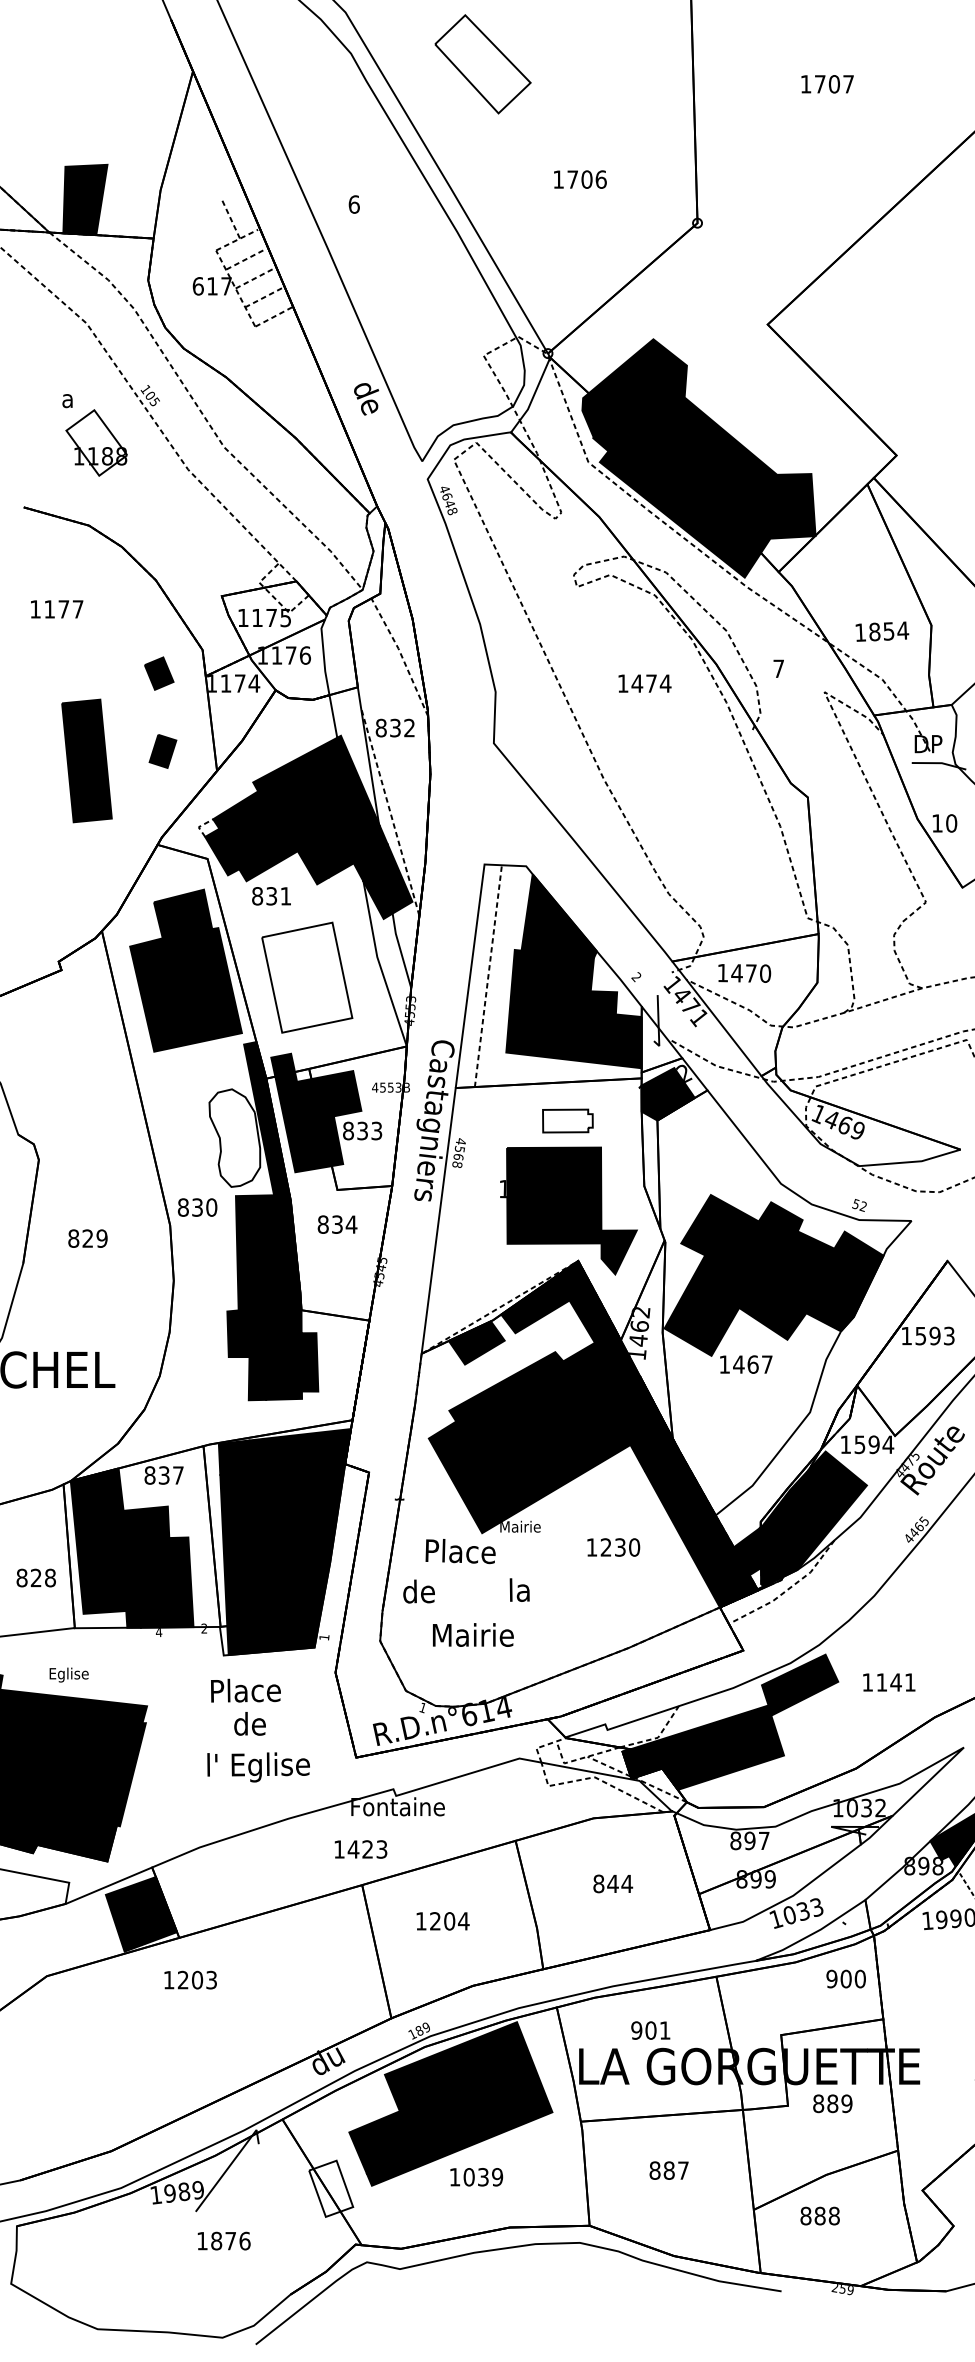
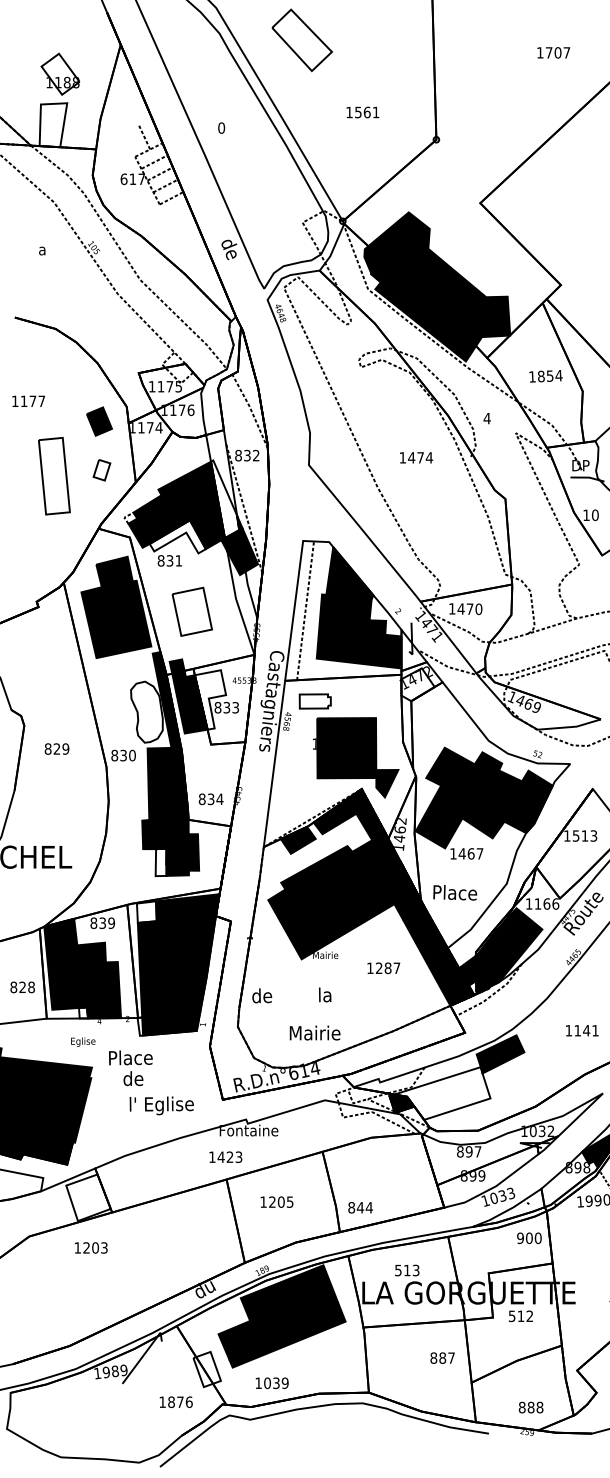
text: (827, 83) -> (553, 52), moved
text: (587, 179) -> (367, 112), 1706 -> 1561
fill: (85, 200) -> (53, 125), removed
text: (354, 203) -> (221, 127), 6 -> 0
part: (96, 441) -> (60, 73), moved
text: (56, 607) -> (28, 400), moved
text: (881, 631) -> (545, 376), moved
text: (777, 668) -> (486, 418), 7 -> 4
part: (159, 673) -> (99, 421), size x1.4
text: (644, 683) -> (416, 457), moved
fill: (162, 750) -> (101, 469), removed
fill: (85, 759) -> (53, 475), removed
fill: (360, 798) -> (225, 499), removed
fill: (283, 857) -> (177, 536), removed
part: (307, 977) -> (192, 611), size x0.7
fill: (667, 1093) -> (417, 684), removed
fill: (336, 1117) -> (210, 699), removed
part: (566, 1121) -> (314, 701), moved
text: (336, 1224) -> (210, 799), moved
text: (87, 1237) -> (56, 748), moved
text: (934, 1335) -> (584, 835), 1593 -> 1513
fill: (256, 1378) -> (160, 862), removed
text: (873, 1443) -> (546, 903), 1594 -> 1166
fill: (234, 1456) -> (146, 911), removed
text: (178, 1474) -> (111, 922), 837 -> 839
text: (627, 1547) -> (392, 968), 1230 -> 1287
text: (461, 1551) -> (455, 892), moved
fill: (133, 1618) -> (83, 1012), removed
text: (472, 1634) -> (314, 1032), moved
text: (69, 1674) -> (83, 1041), moved
text: (889, 1682) -> (582, 1030), moved
text: (245, 1707) -> (130, 1068), moved
fill: (707, 1747) -> (442, 1093), removed
text: (612, 1883) -> (360, 1207), moved
fill: (141, 1913) -> (88, 1197), removed
text: (462, 1920) -> (289, 1201), 1204 -> 1205
text: (190, 1979) -> (91, 1247), moved
text: (651, 2030) -> (407, 1270), 901 -> 513
text: (831, 2104) -> (520, 1316), 889 -> 512
text: (668, 2169) -> (442, 1357), moved
text: (475, 2177) -> (271, 1383), moved
text: (819, 2215) -> (530, 1407), moved
text: (222, 2239) -> (175, 1401), moved

